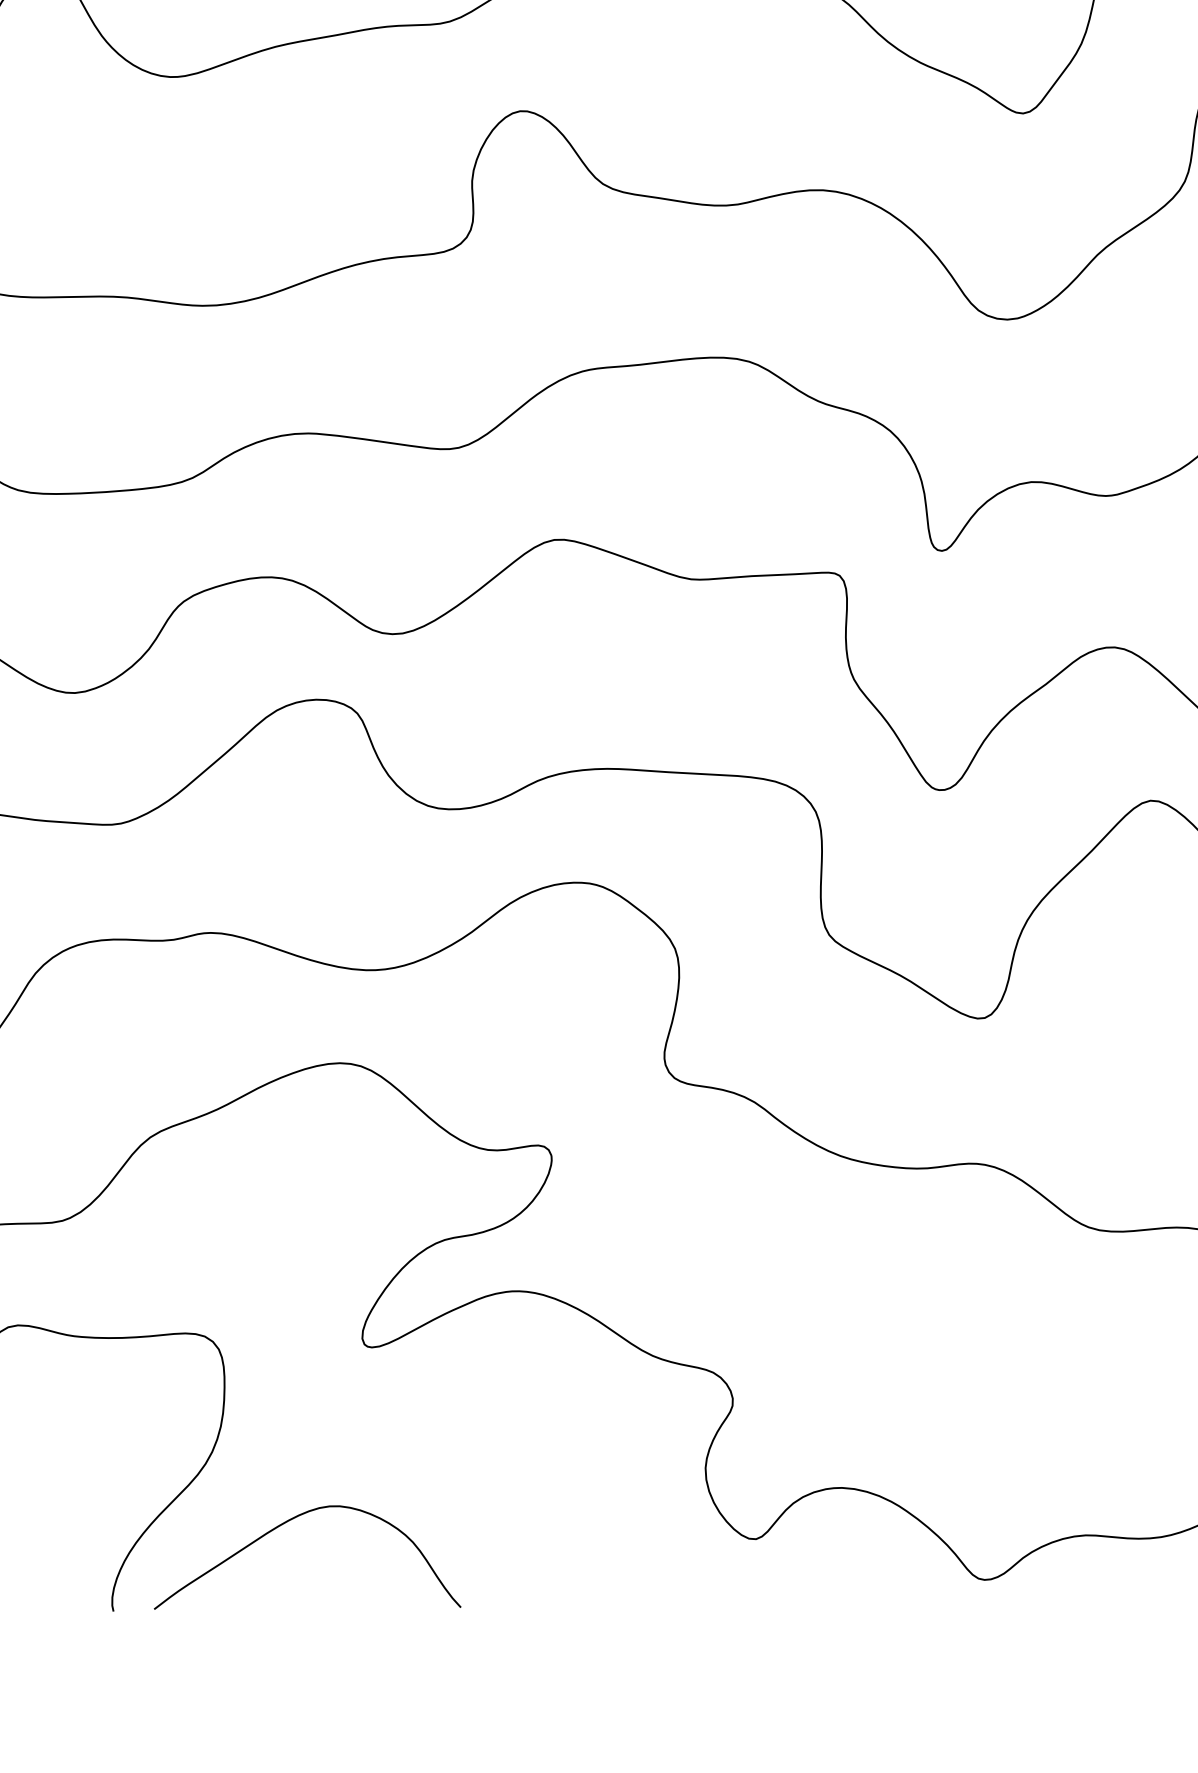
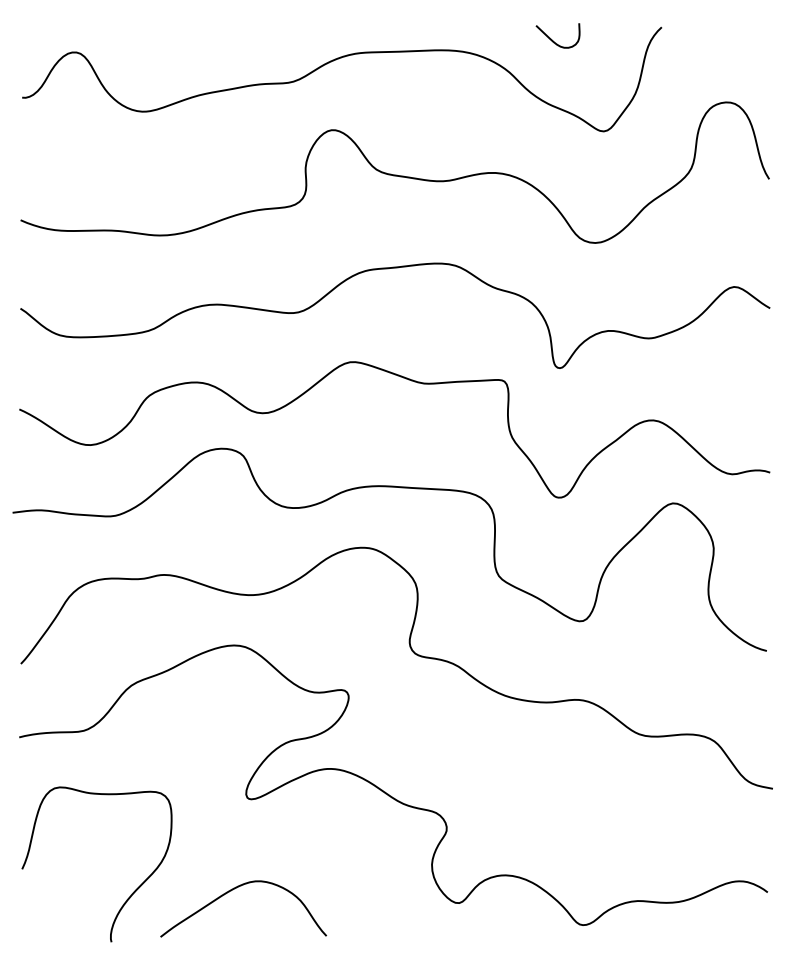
curve: (285, 1525) -> (231, 891), moved

